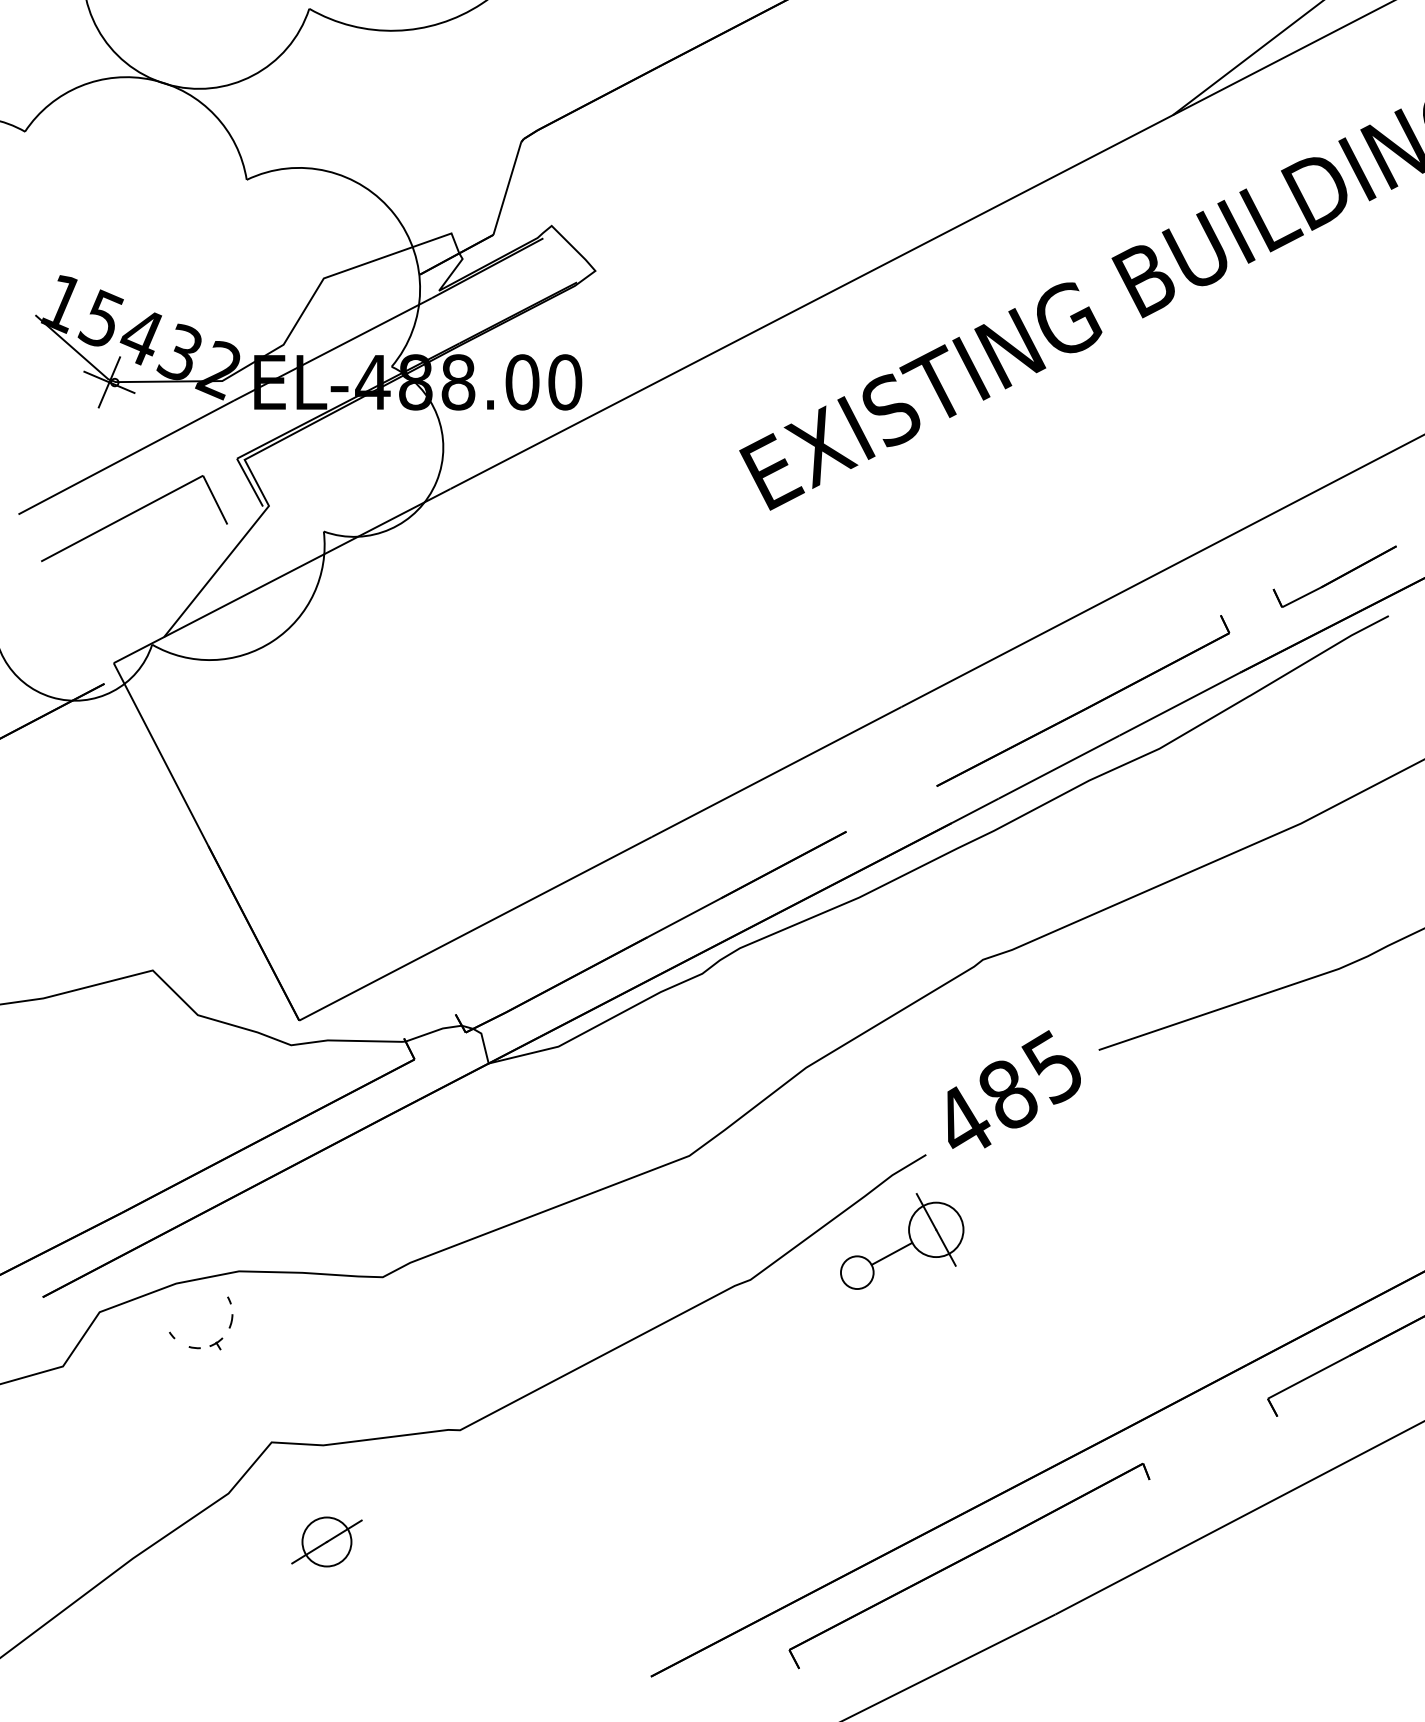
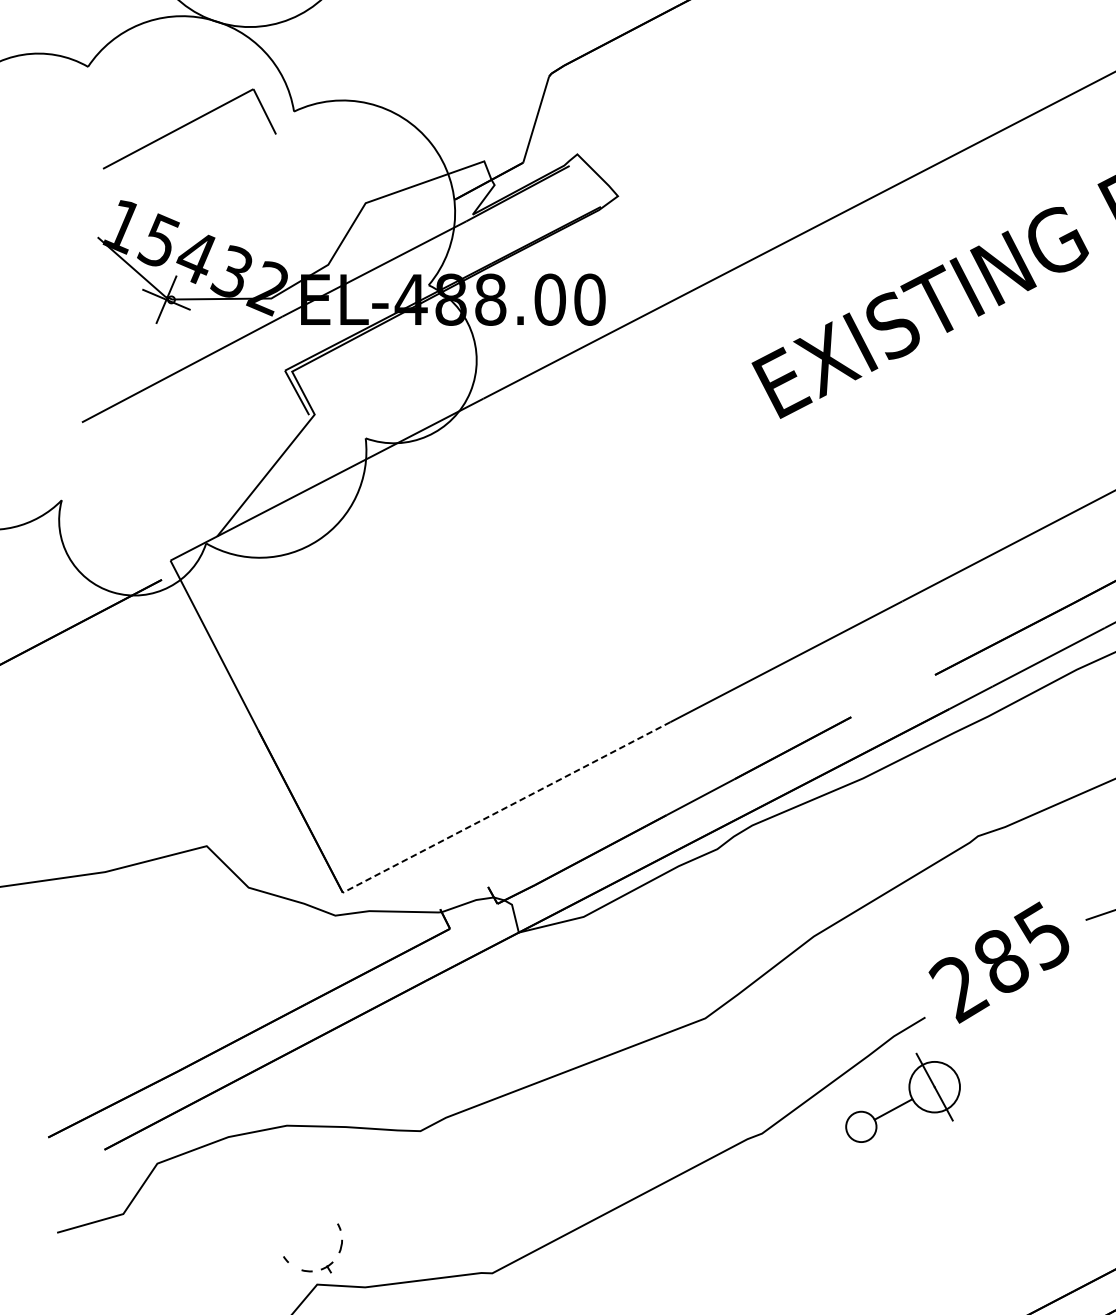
line: (132, 514) -> (187, 125), moved
line: (475, 928) -> (506, 807), solid -> dashed
text: (962, 1123) -> (959, 988), 485 -> 285
part: (211, 1344) -> (322, 1267), moved

